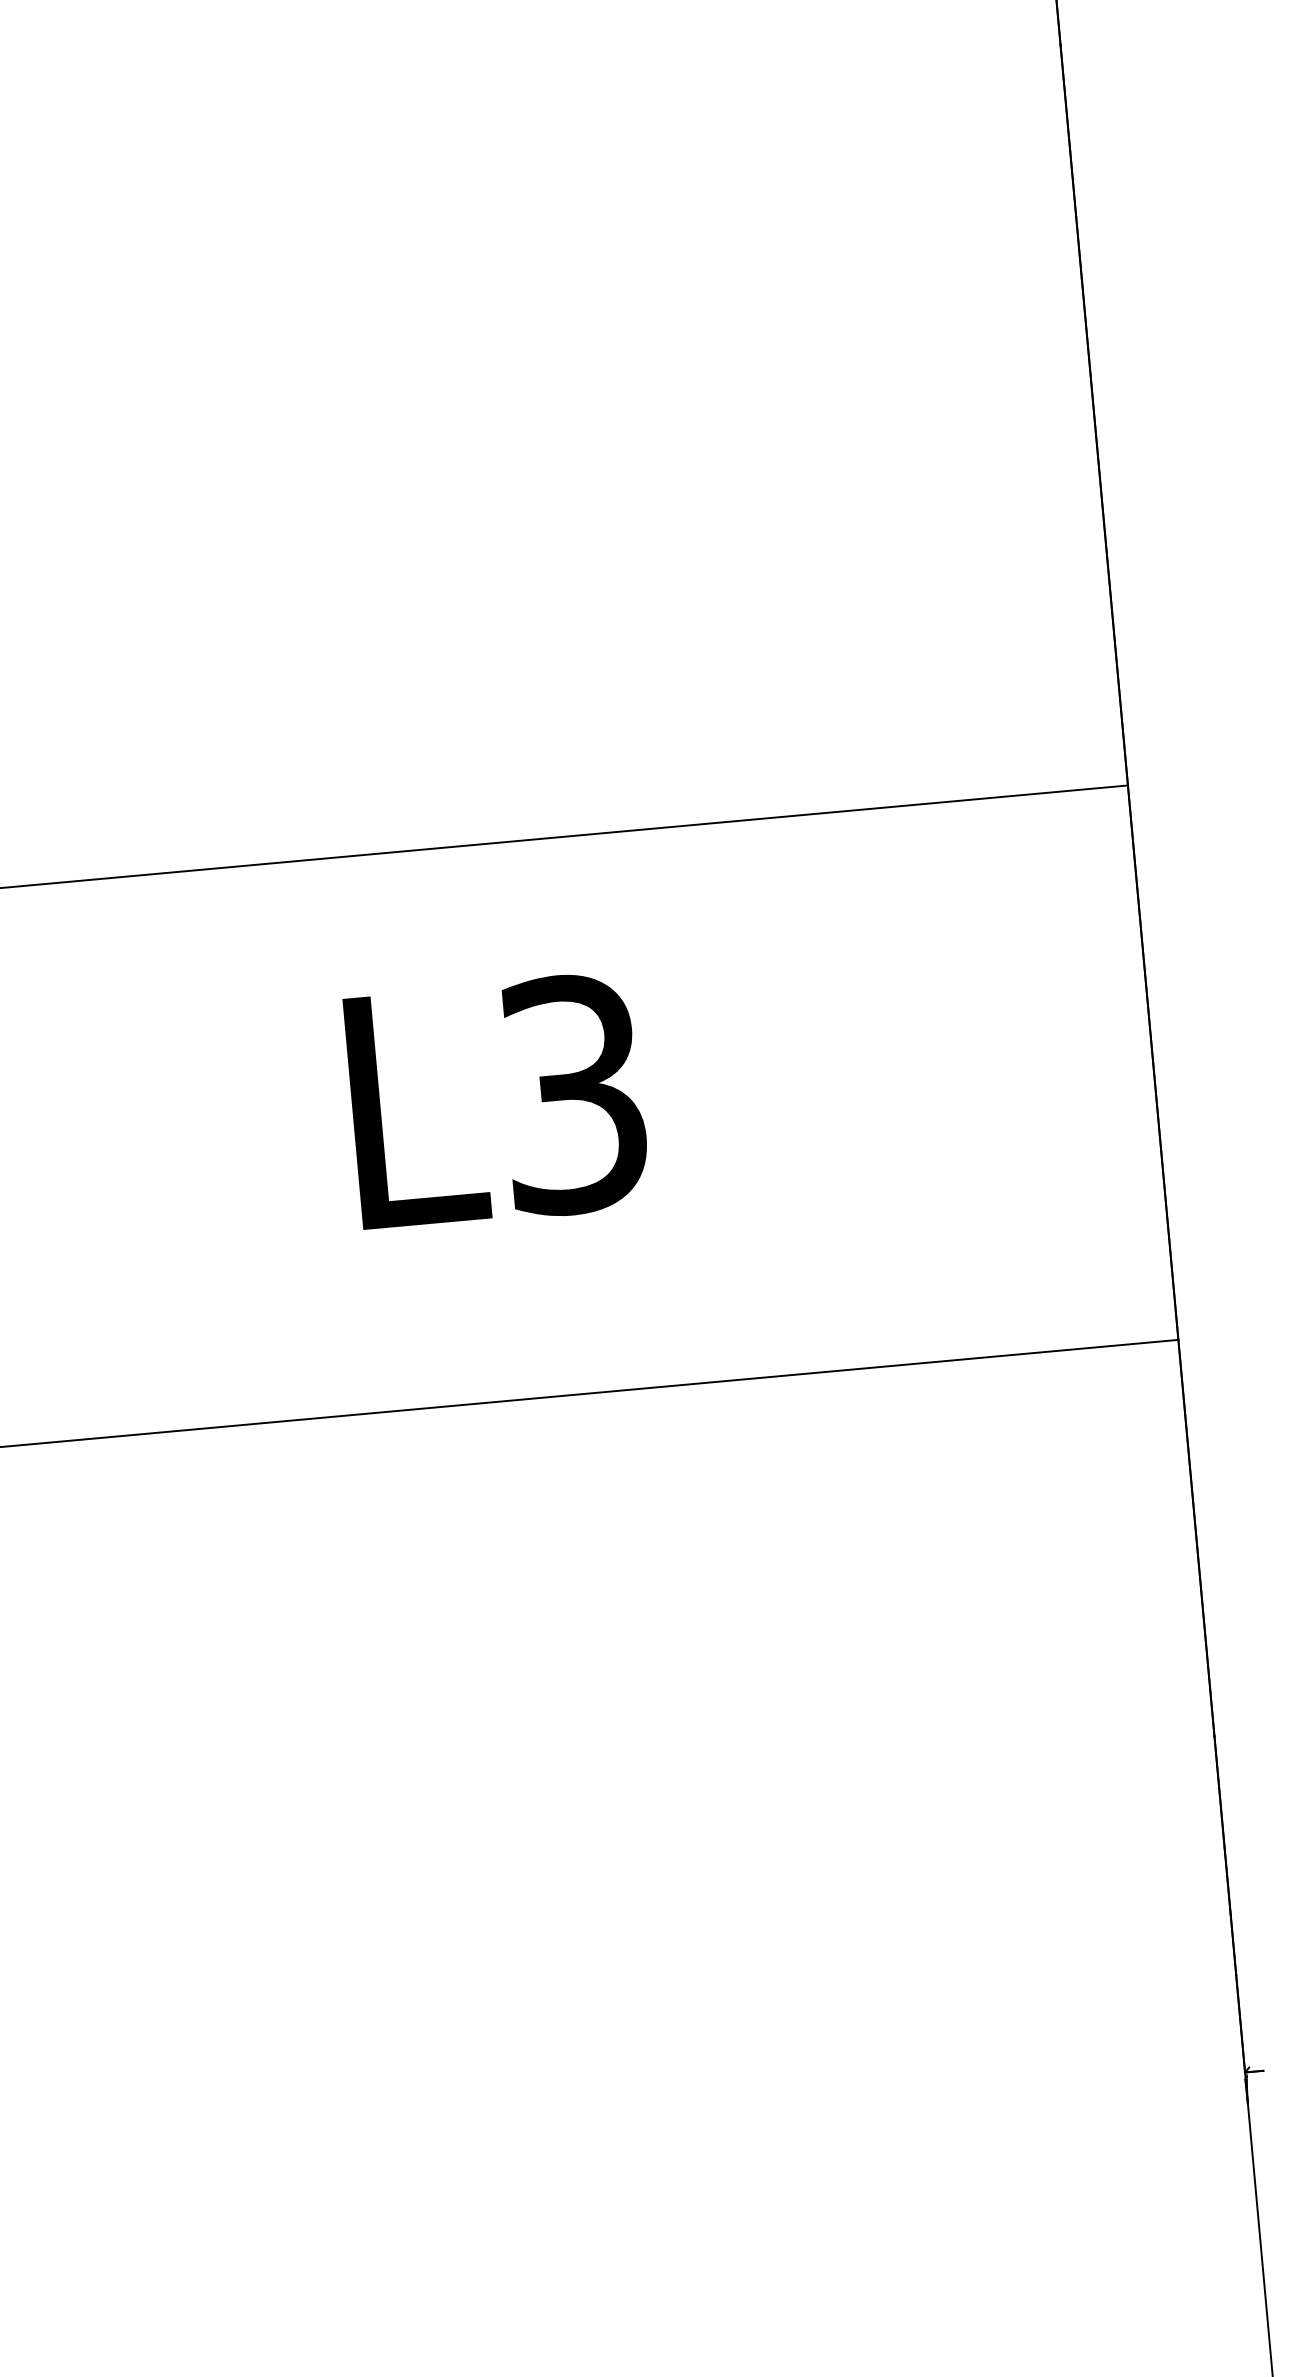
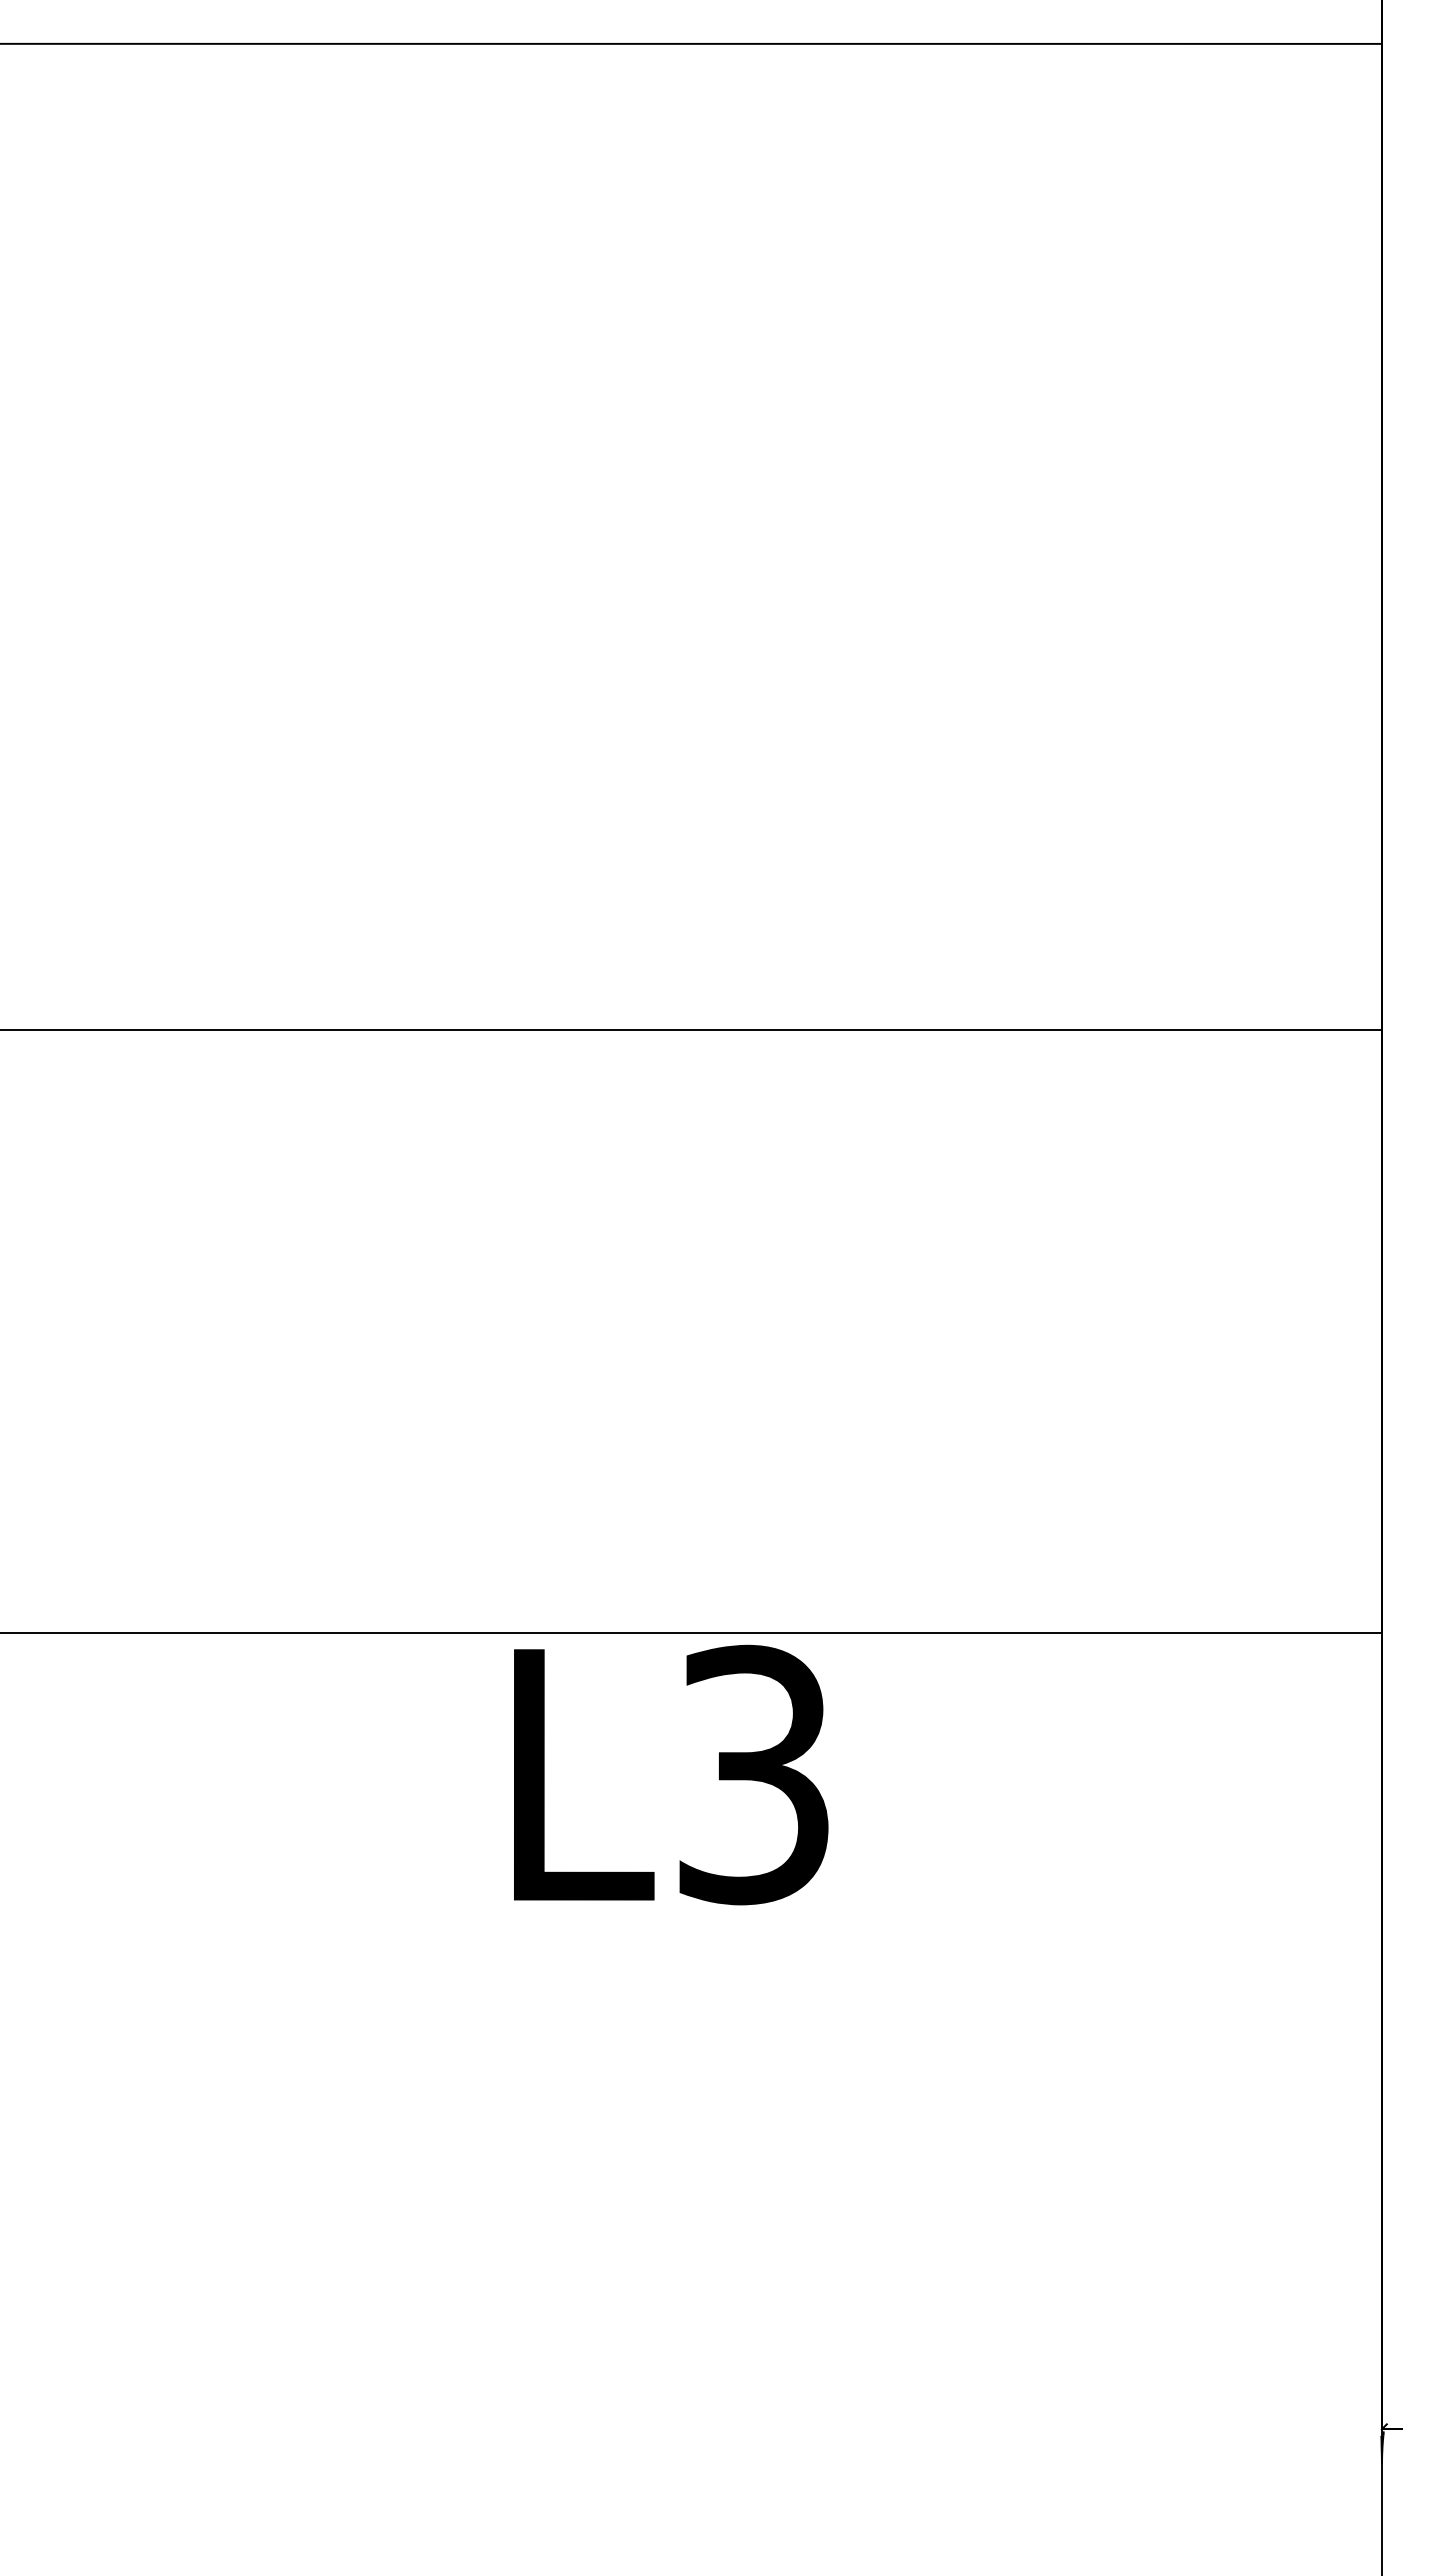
text: (497, 1101) -> (671, 1774), moved

